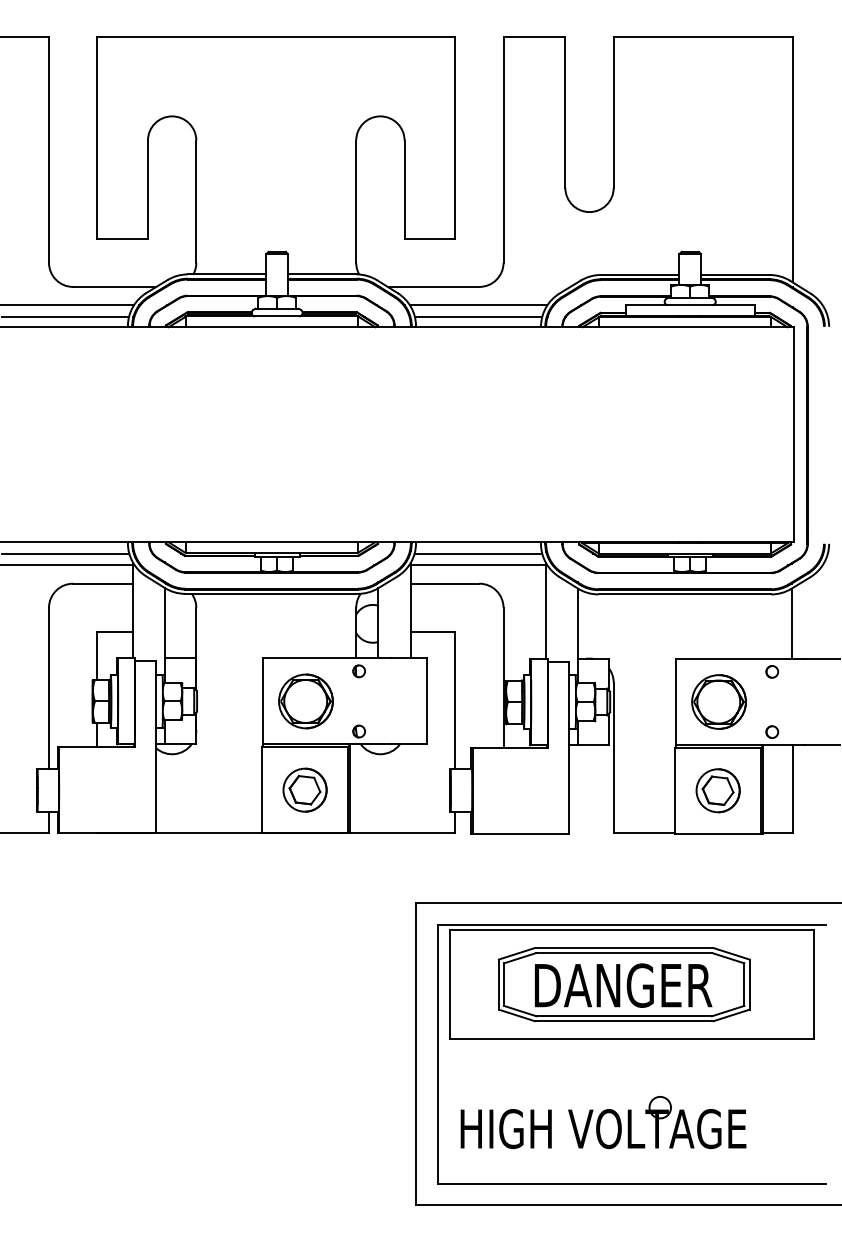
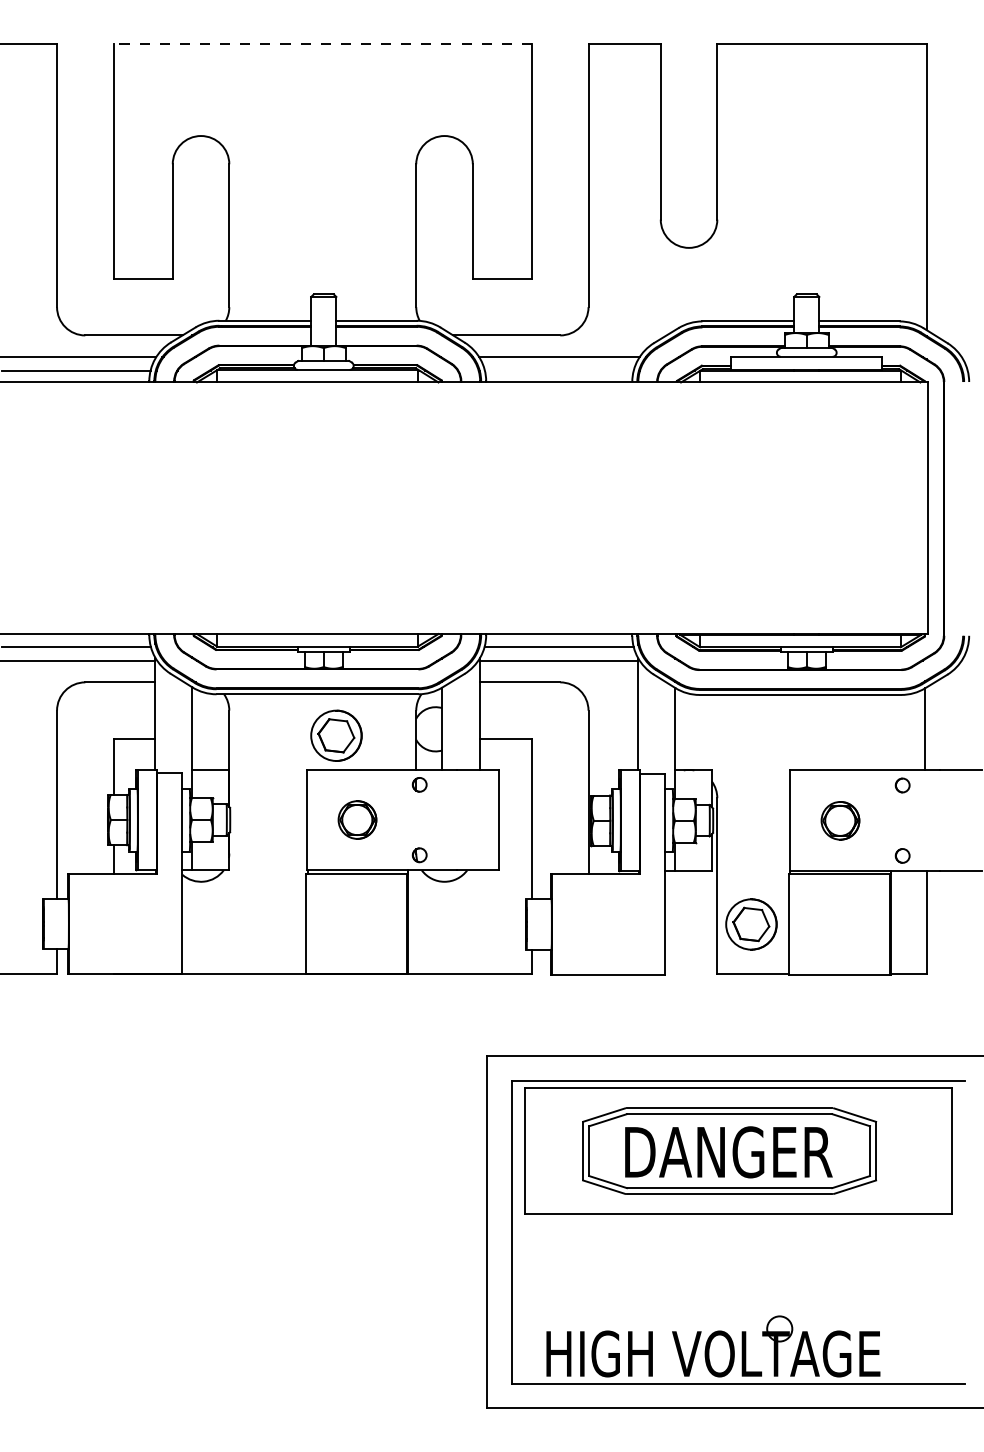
line: (276, 37) -> (322, 43), solid -> dashed
line: (477, 316) -> (558, 370), removed
part: (305, 700) -> (357, 819), size x0.6
part: (719, 701) -> (840, 820), size x0.6
part: (305, 789) -> (336, 735), moved
part: (718, 790) -> (751, 924), moved
part: (603, 1122) -> (713, 1346), moved

